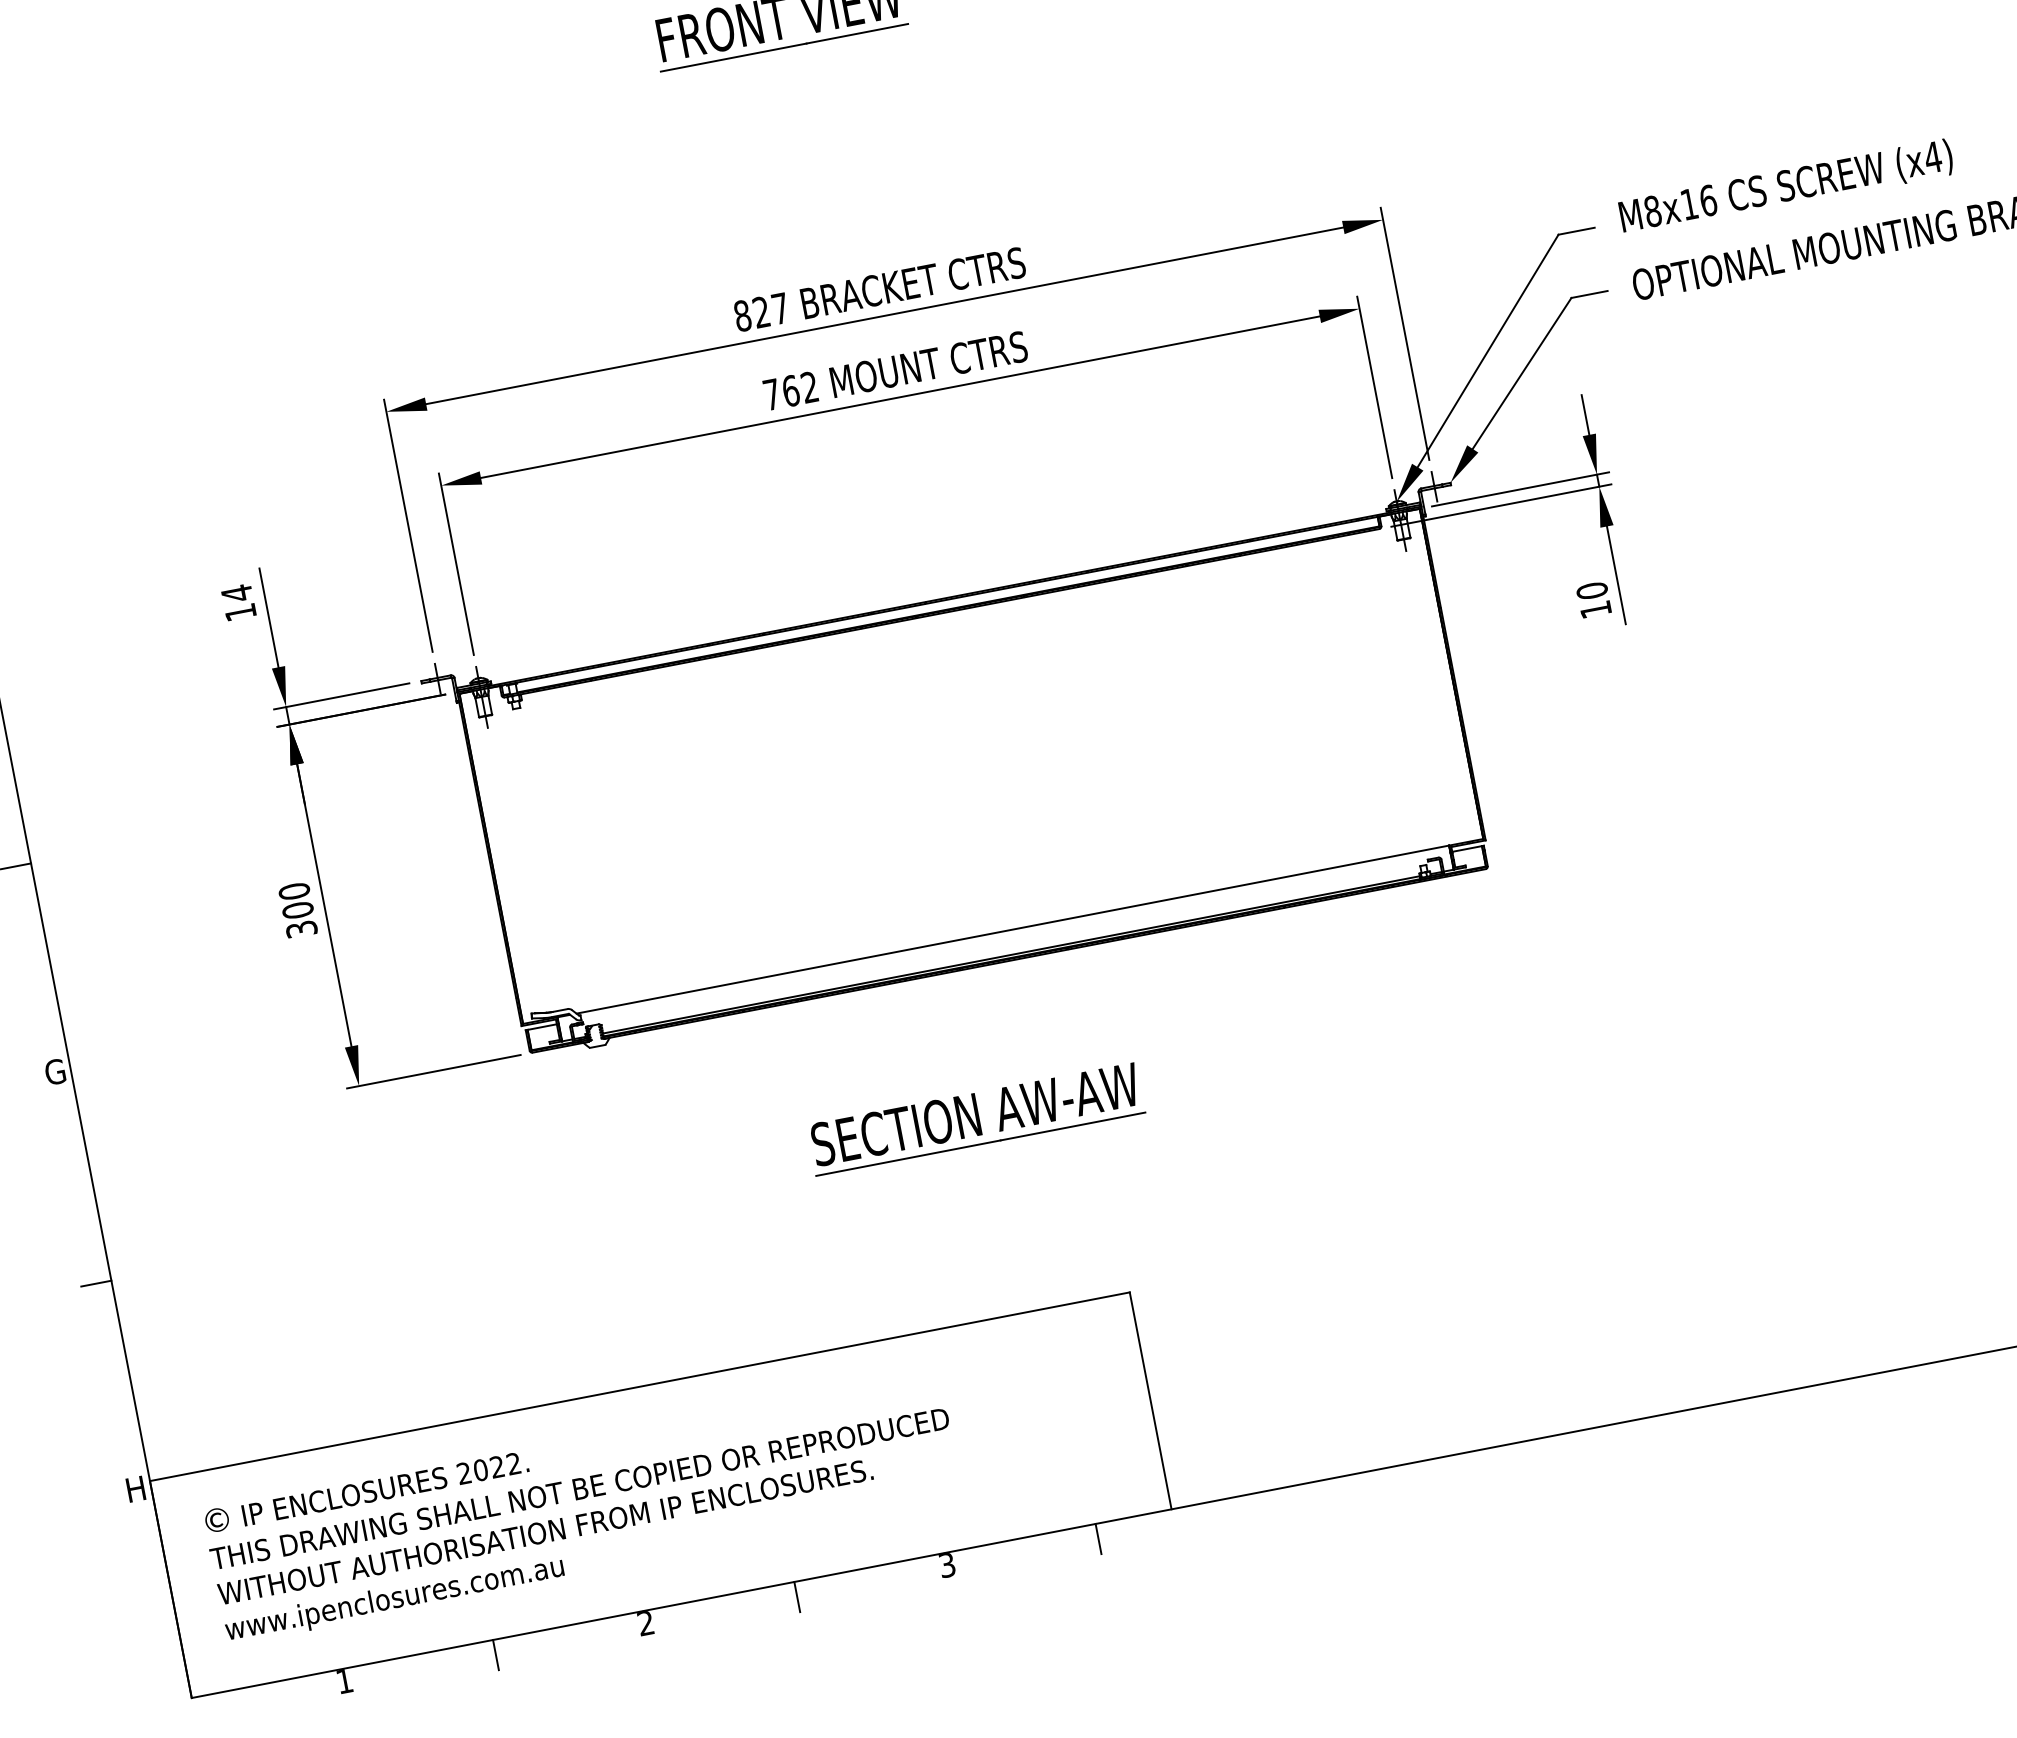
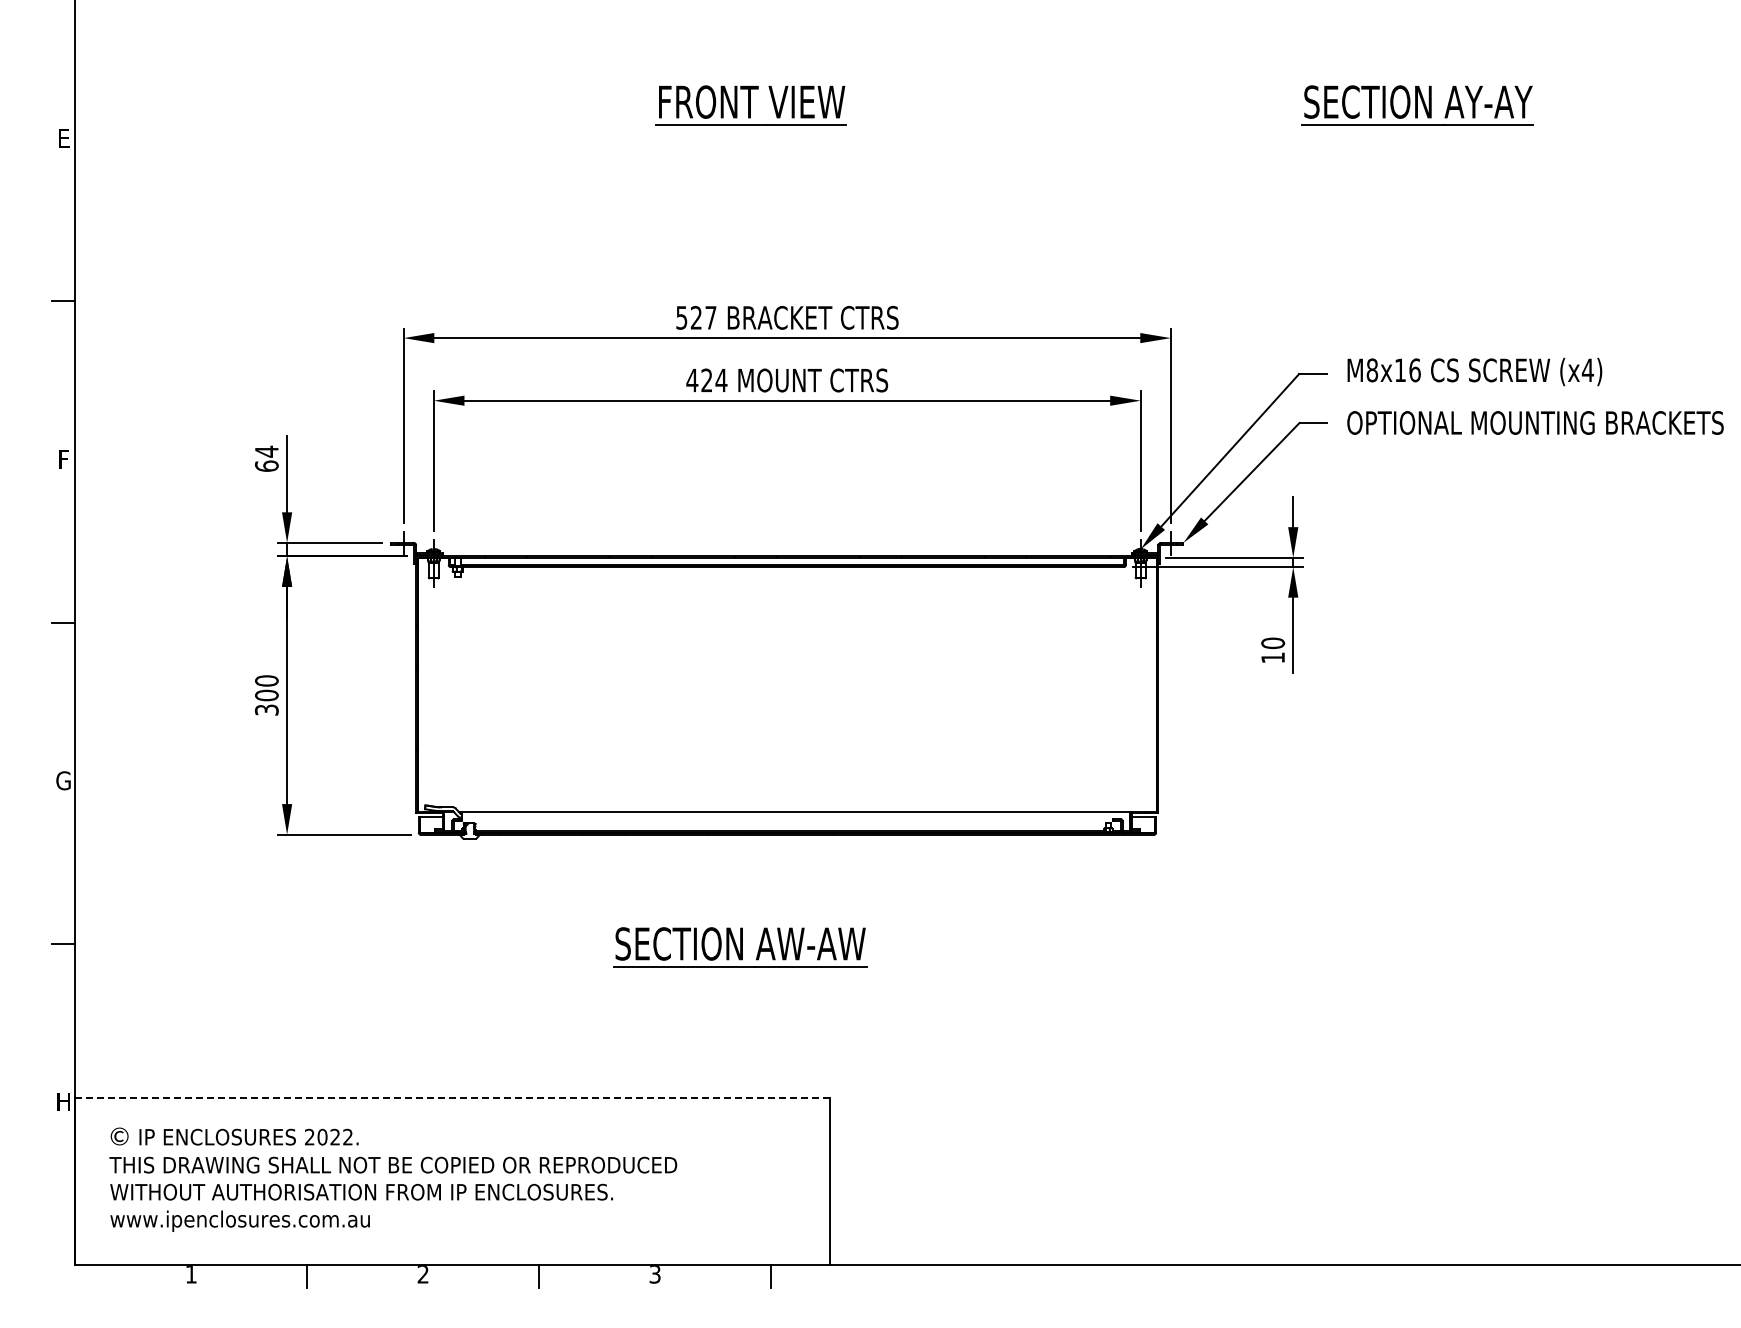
text: (742, 315) -> (681, 317), 827 -> 527
text: (790, 391) -> (706, 380), 762 -> 424
text: (240, 611) -> (266, 465), 14 -> 64
line: (639, 1386) -> (452, 1097), solid -> dashed

